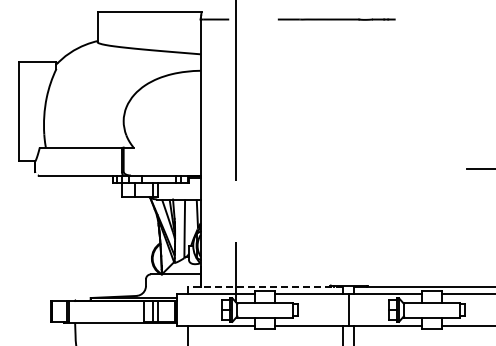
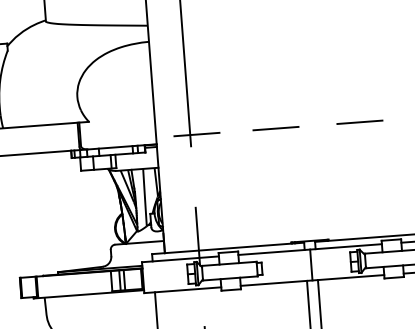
line: (242, 168) -> (197, 134), added
line: (323, 168) -> (276, 128), added
line: (408, 168) -> (359, 122), added
line: (265, 286) -> (228, 248), dashed -> solid

